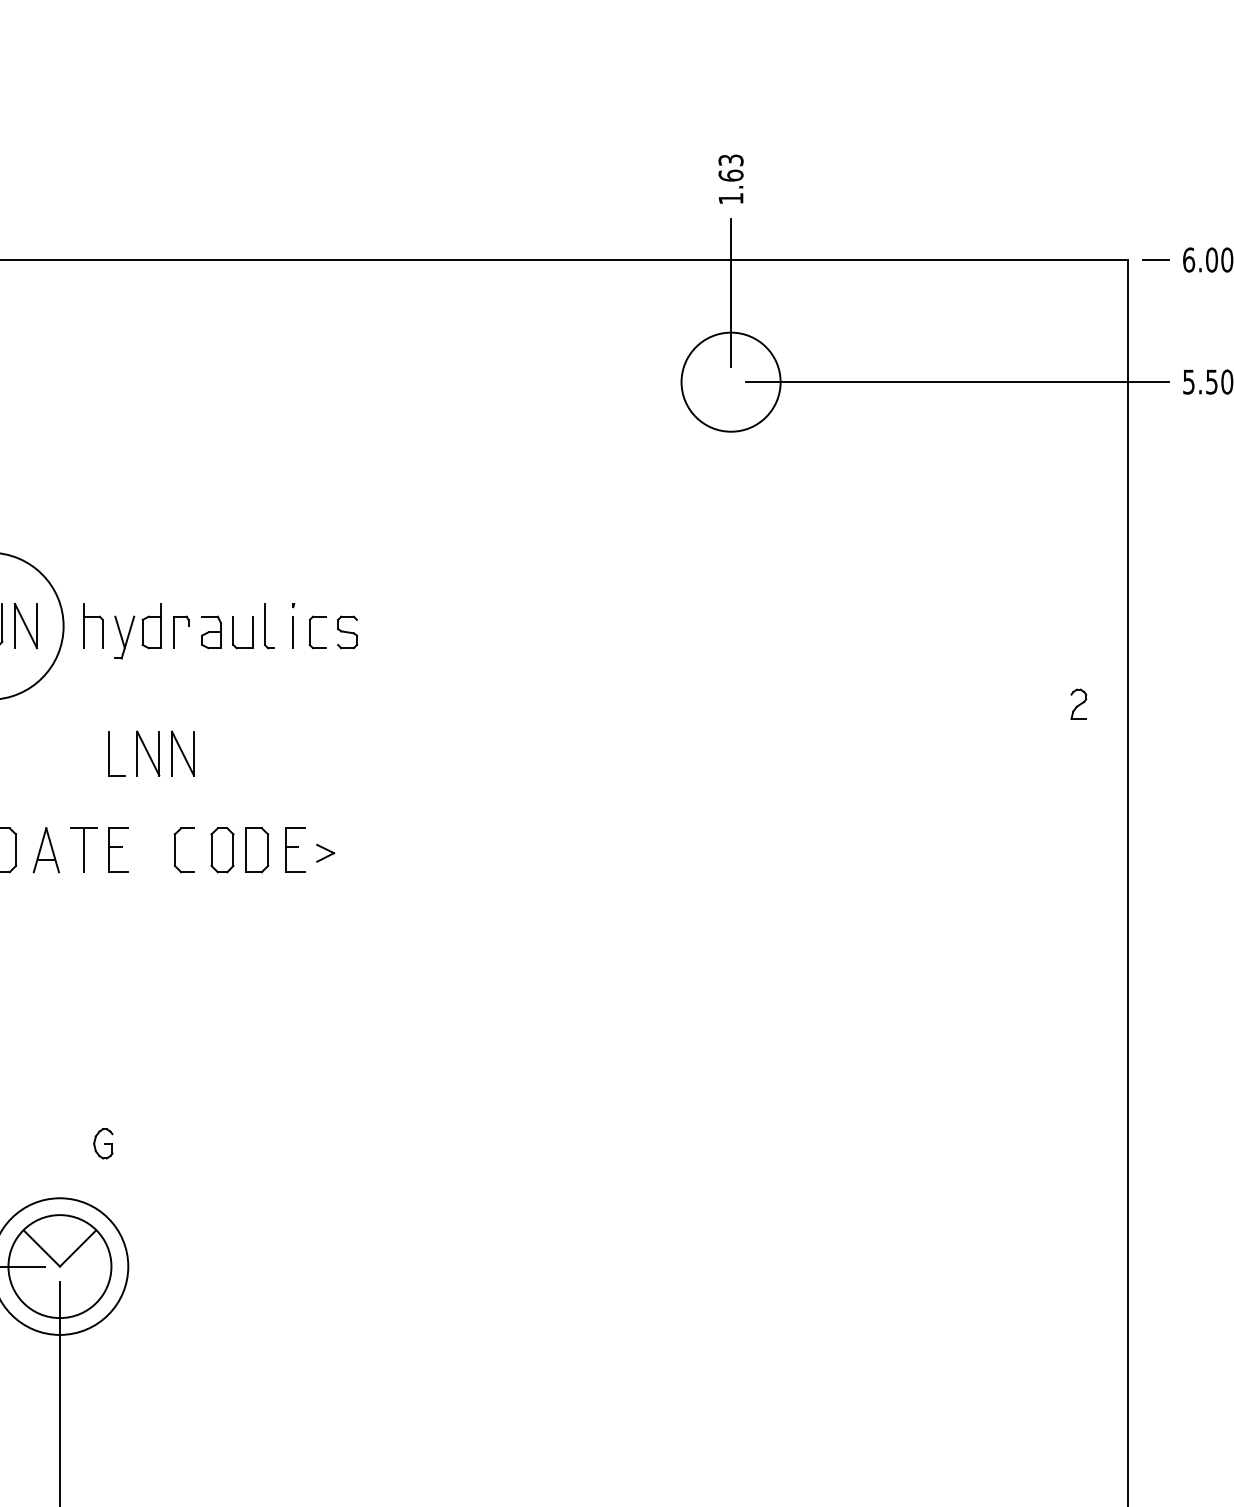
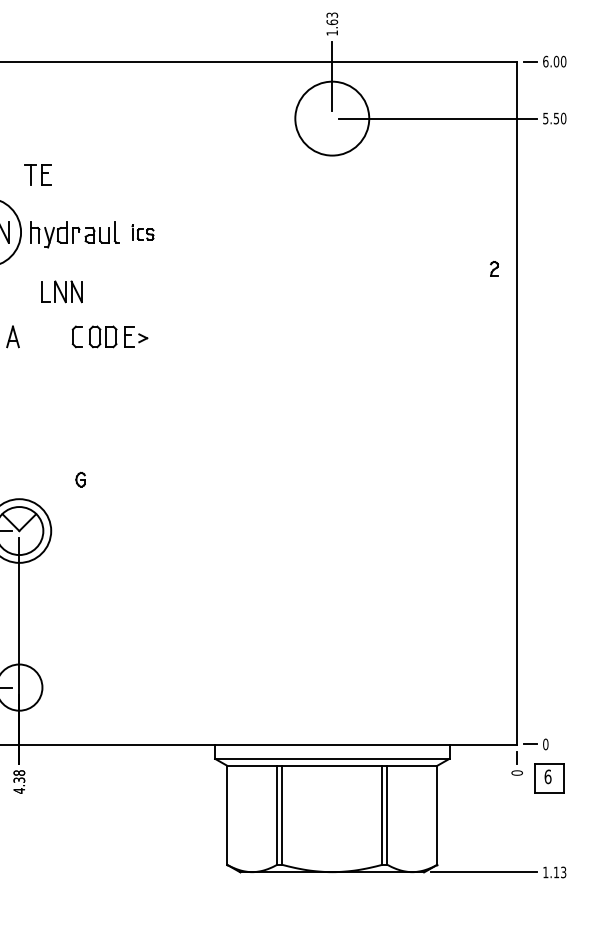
circle: (731, 381) -> (332, 118), size x1.6
part: (324, 626) -> (142, 232), size x0.7
part: (98, 849) -> (37, 174), moved
part: (103, 1143) -> (80, 479), moved

